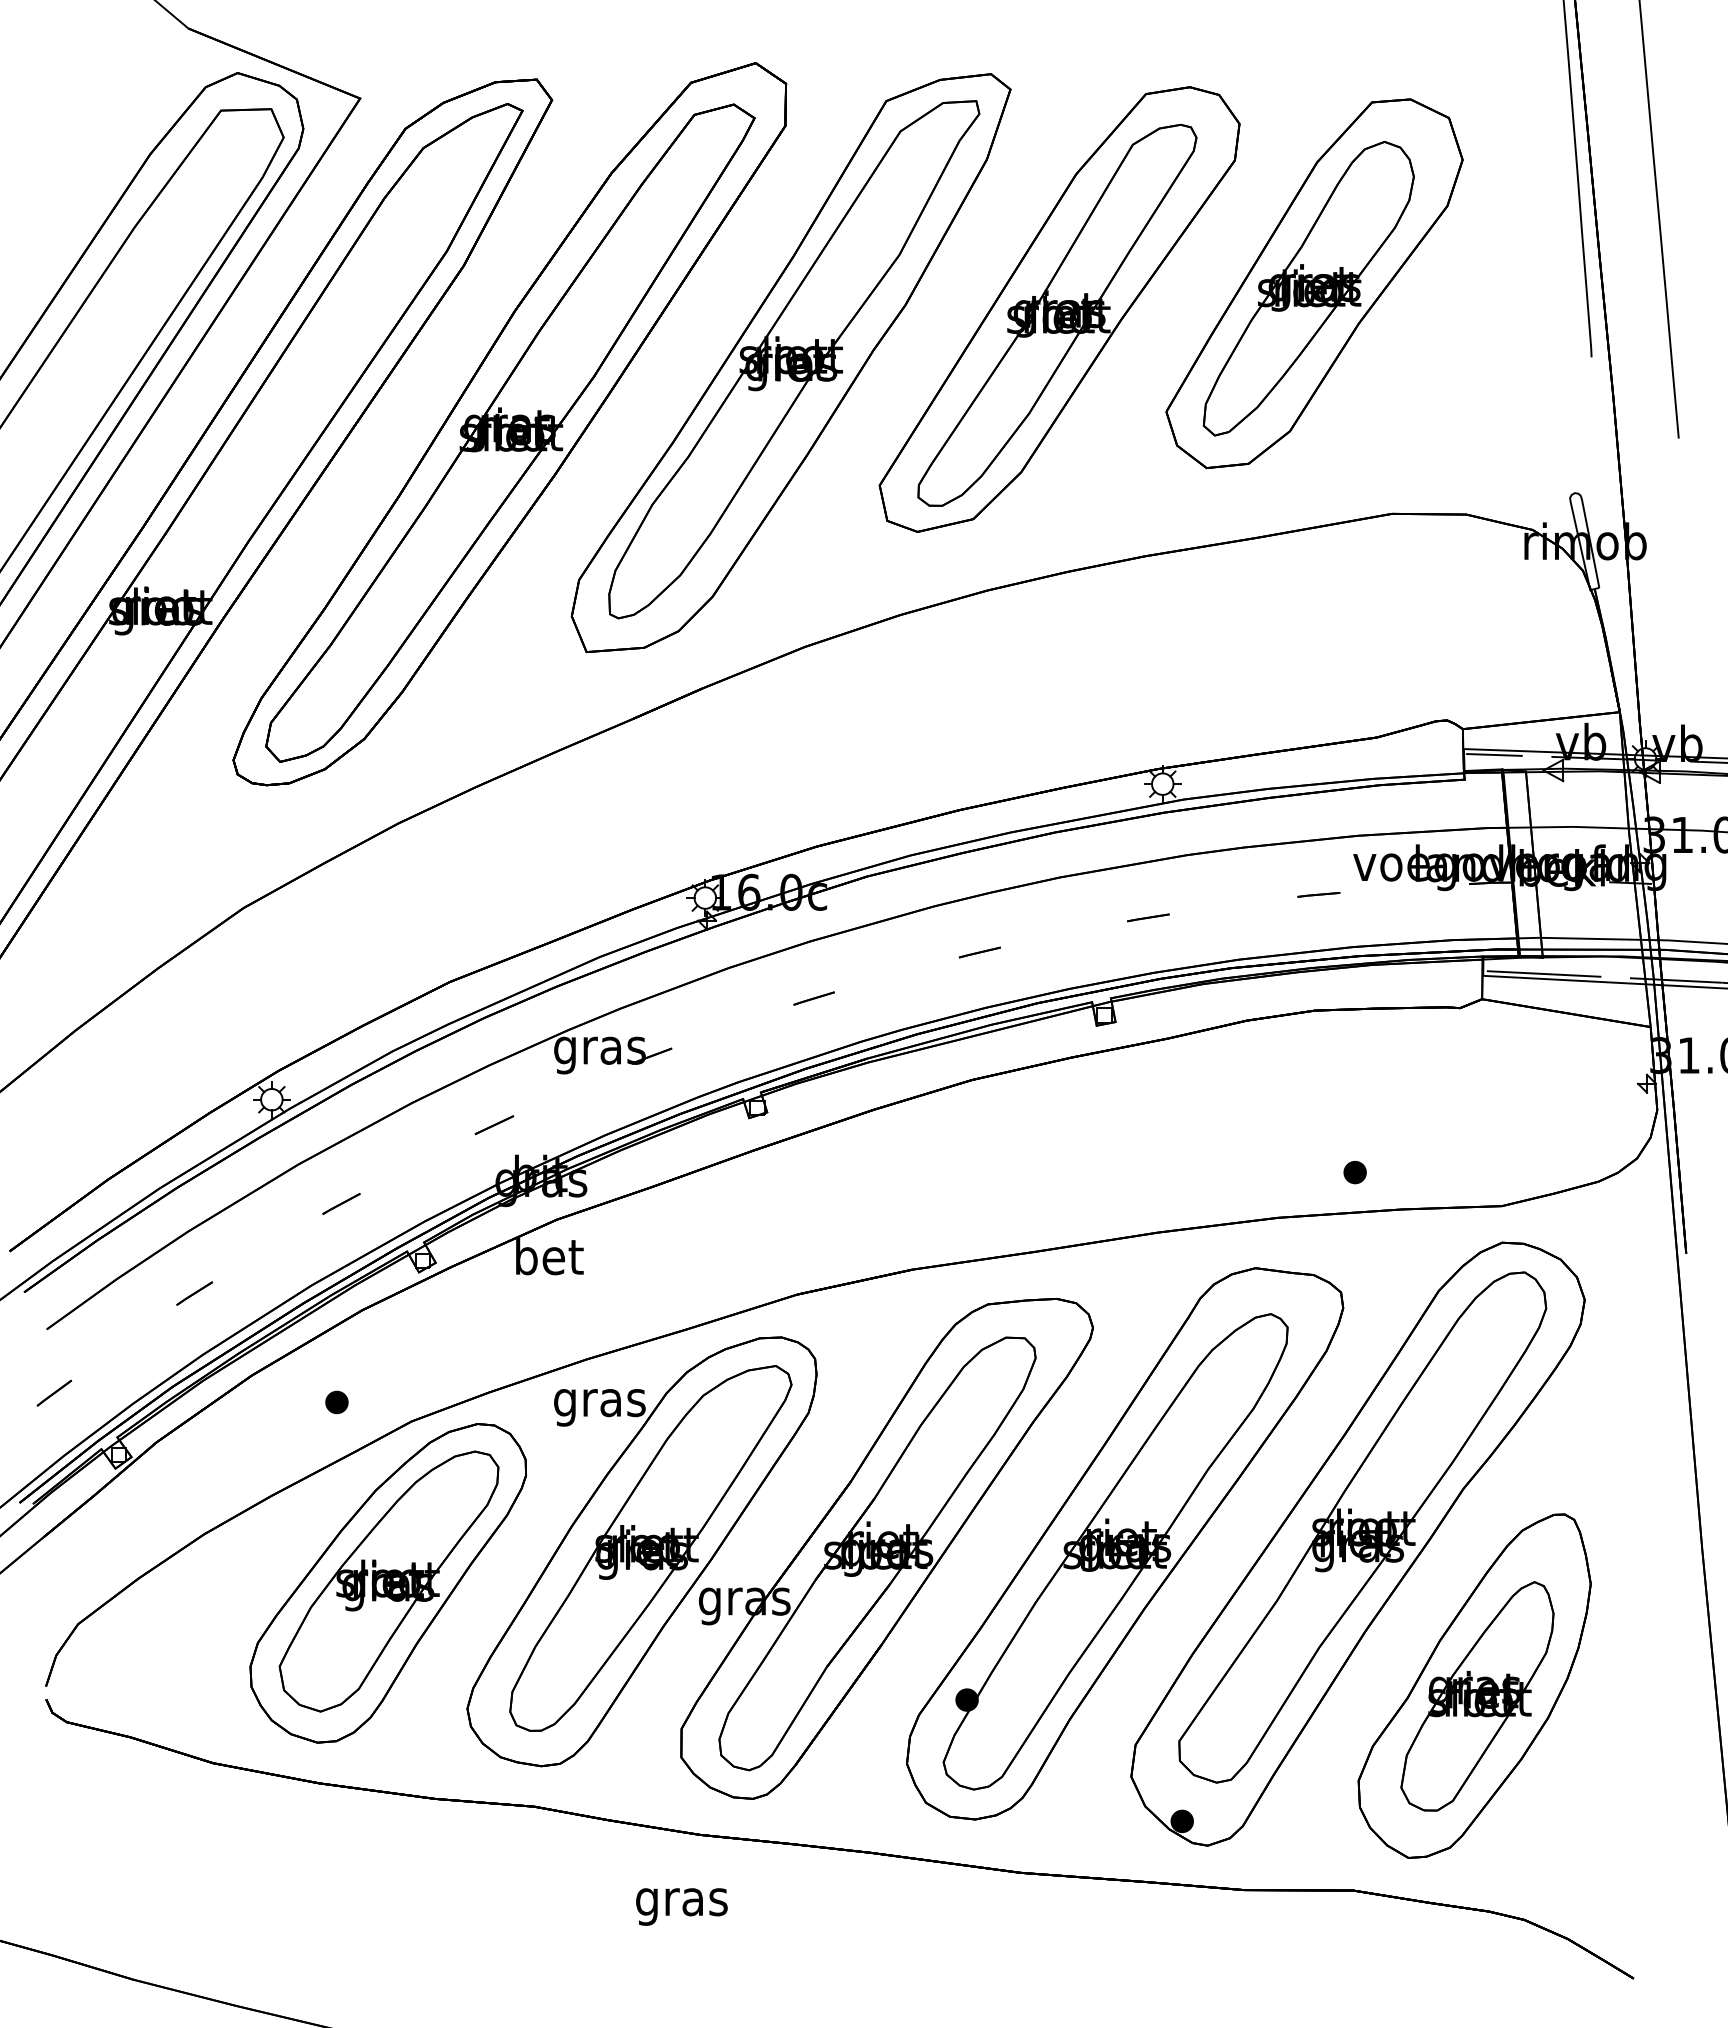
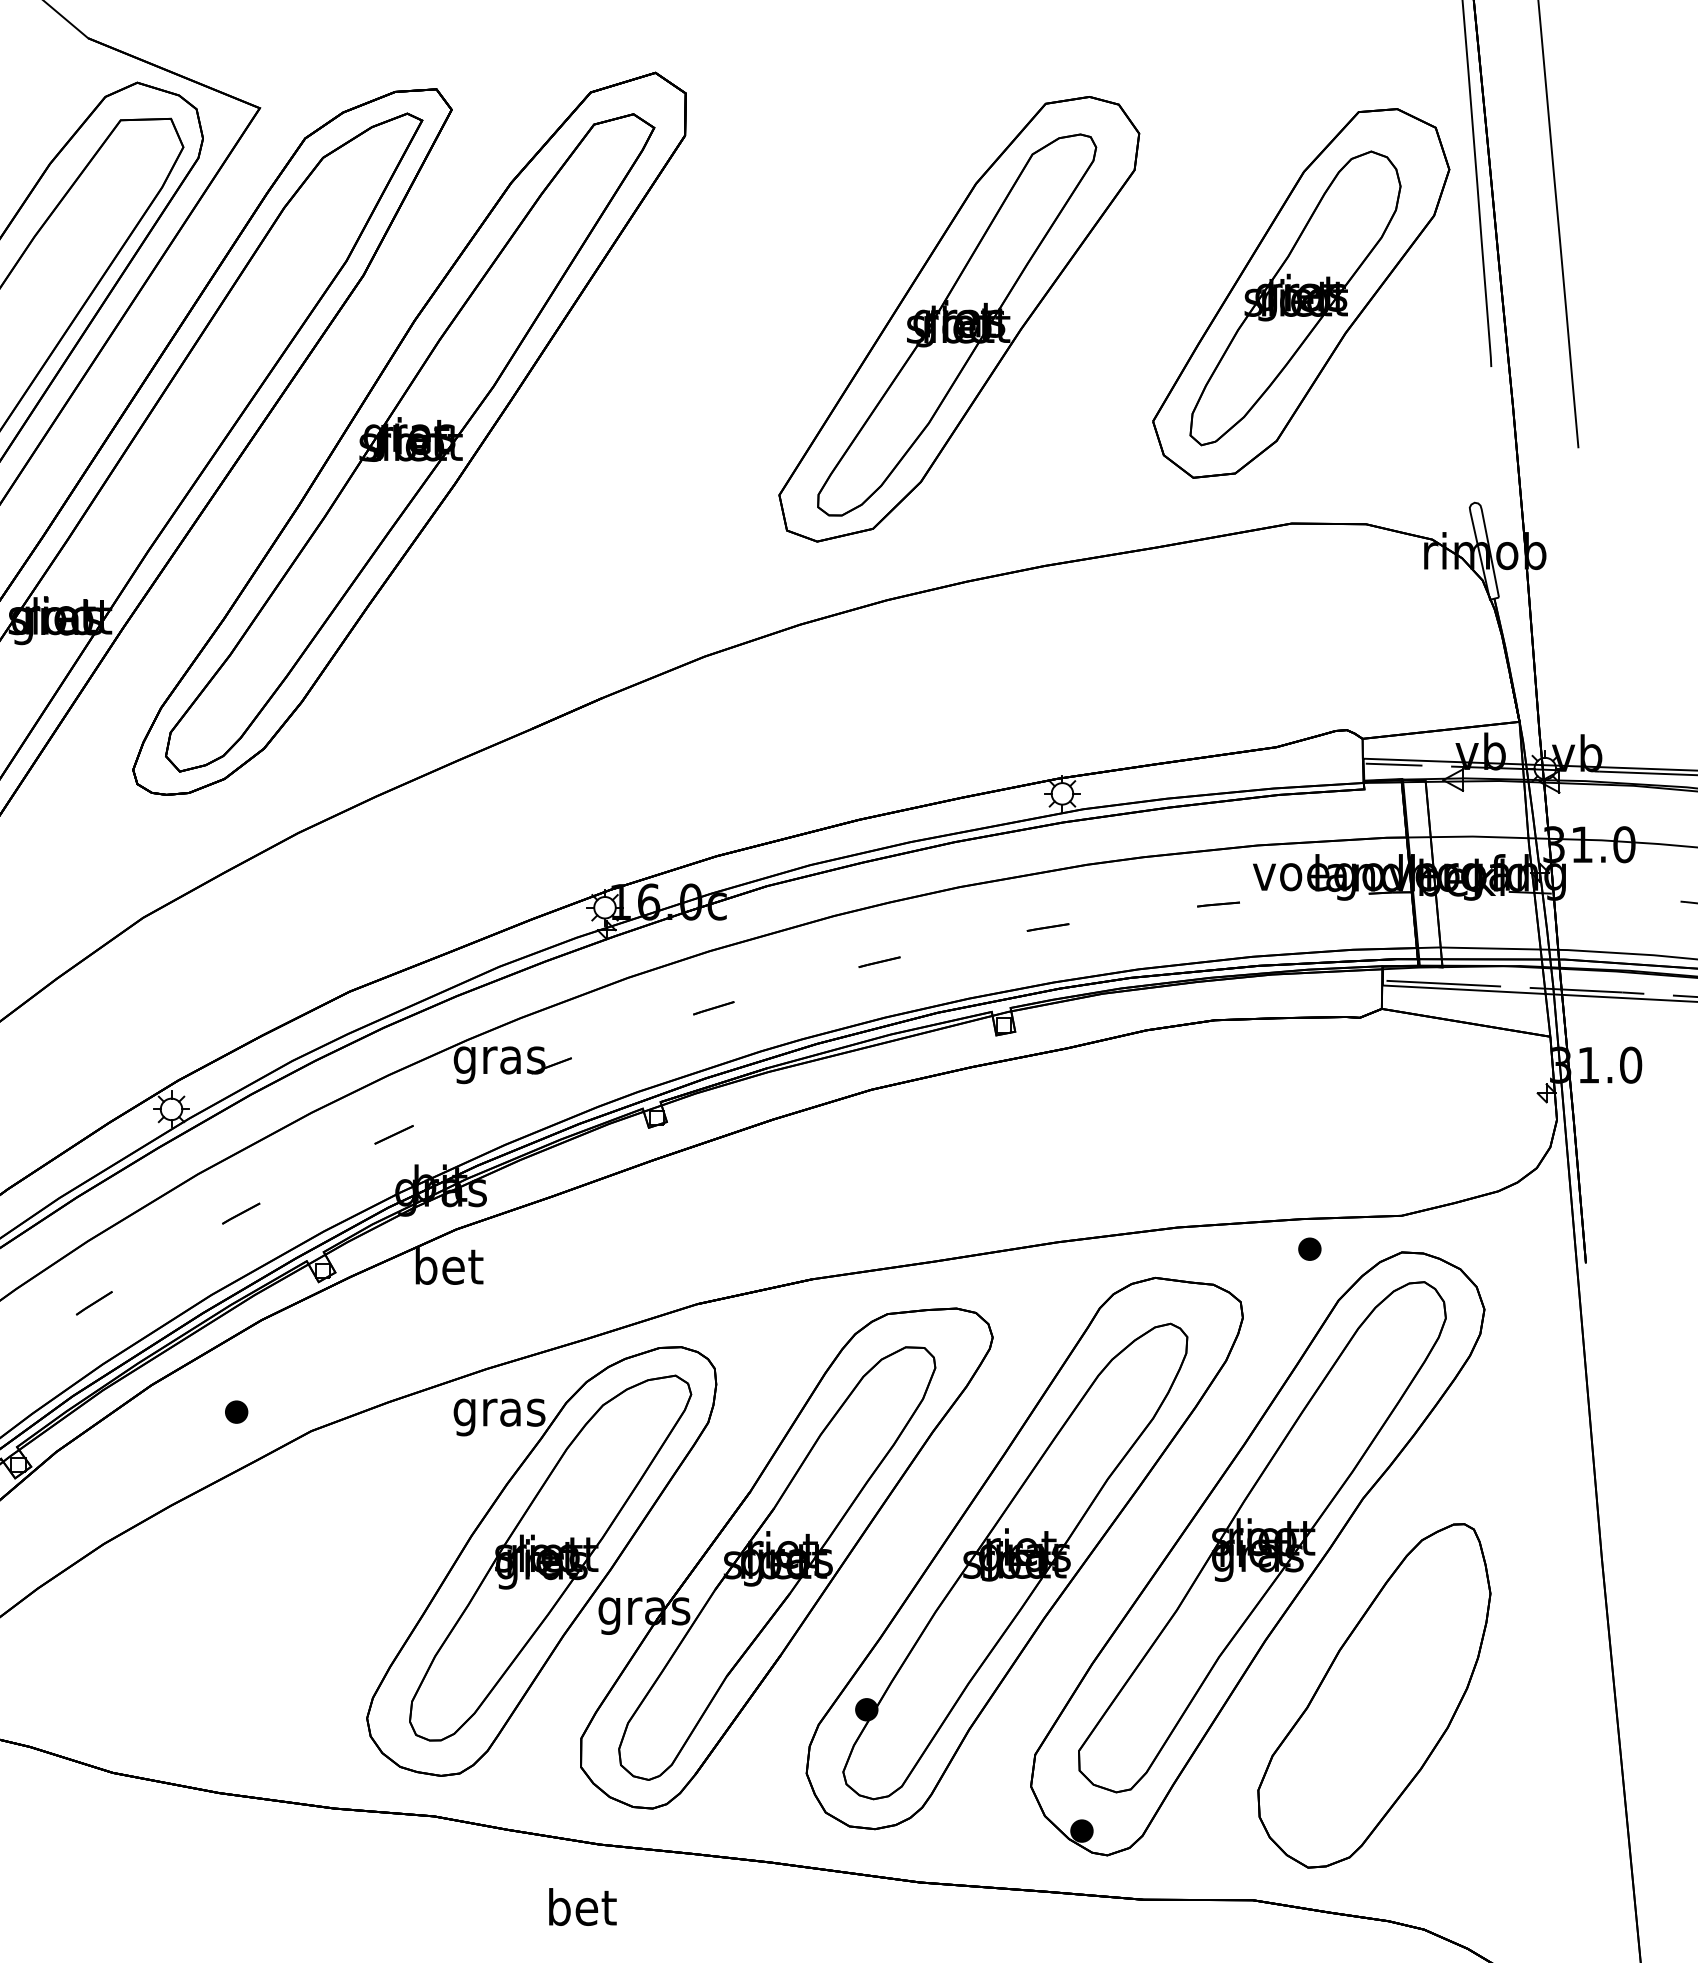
part: (1314, 283) -> (1301, 293), moved
part: (790, 363) -> (690, 373), removed
part: (1354, 1172) -> (1309, 1249), moved
part: (387, 1583) -> (287, 1593), removed
part: (1477, 1696) -> (1377, 1706), removed
text: (681, 1901) -> (581, 1911), gras -> bet

